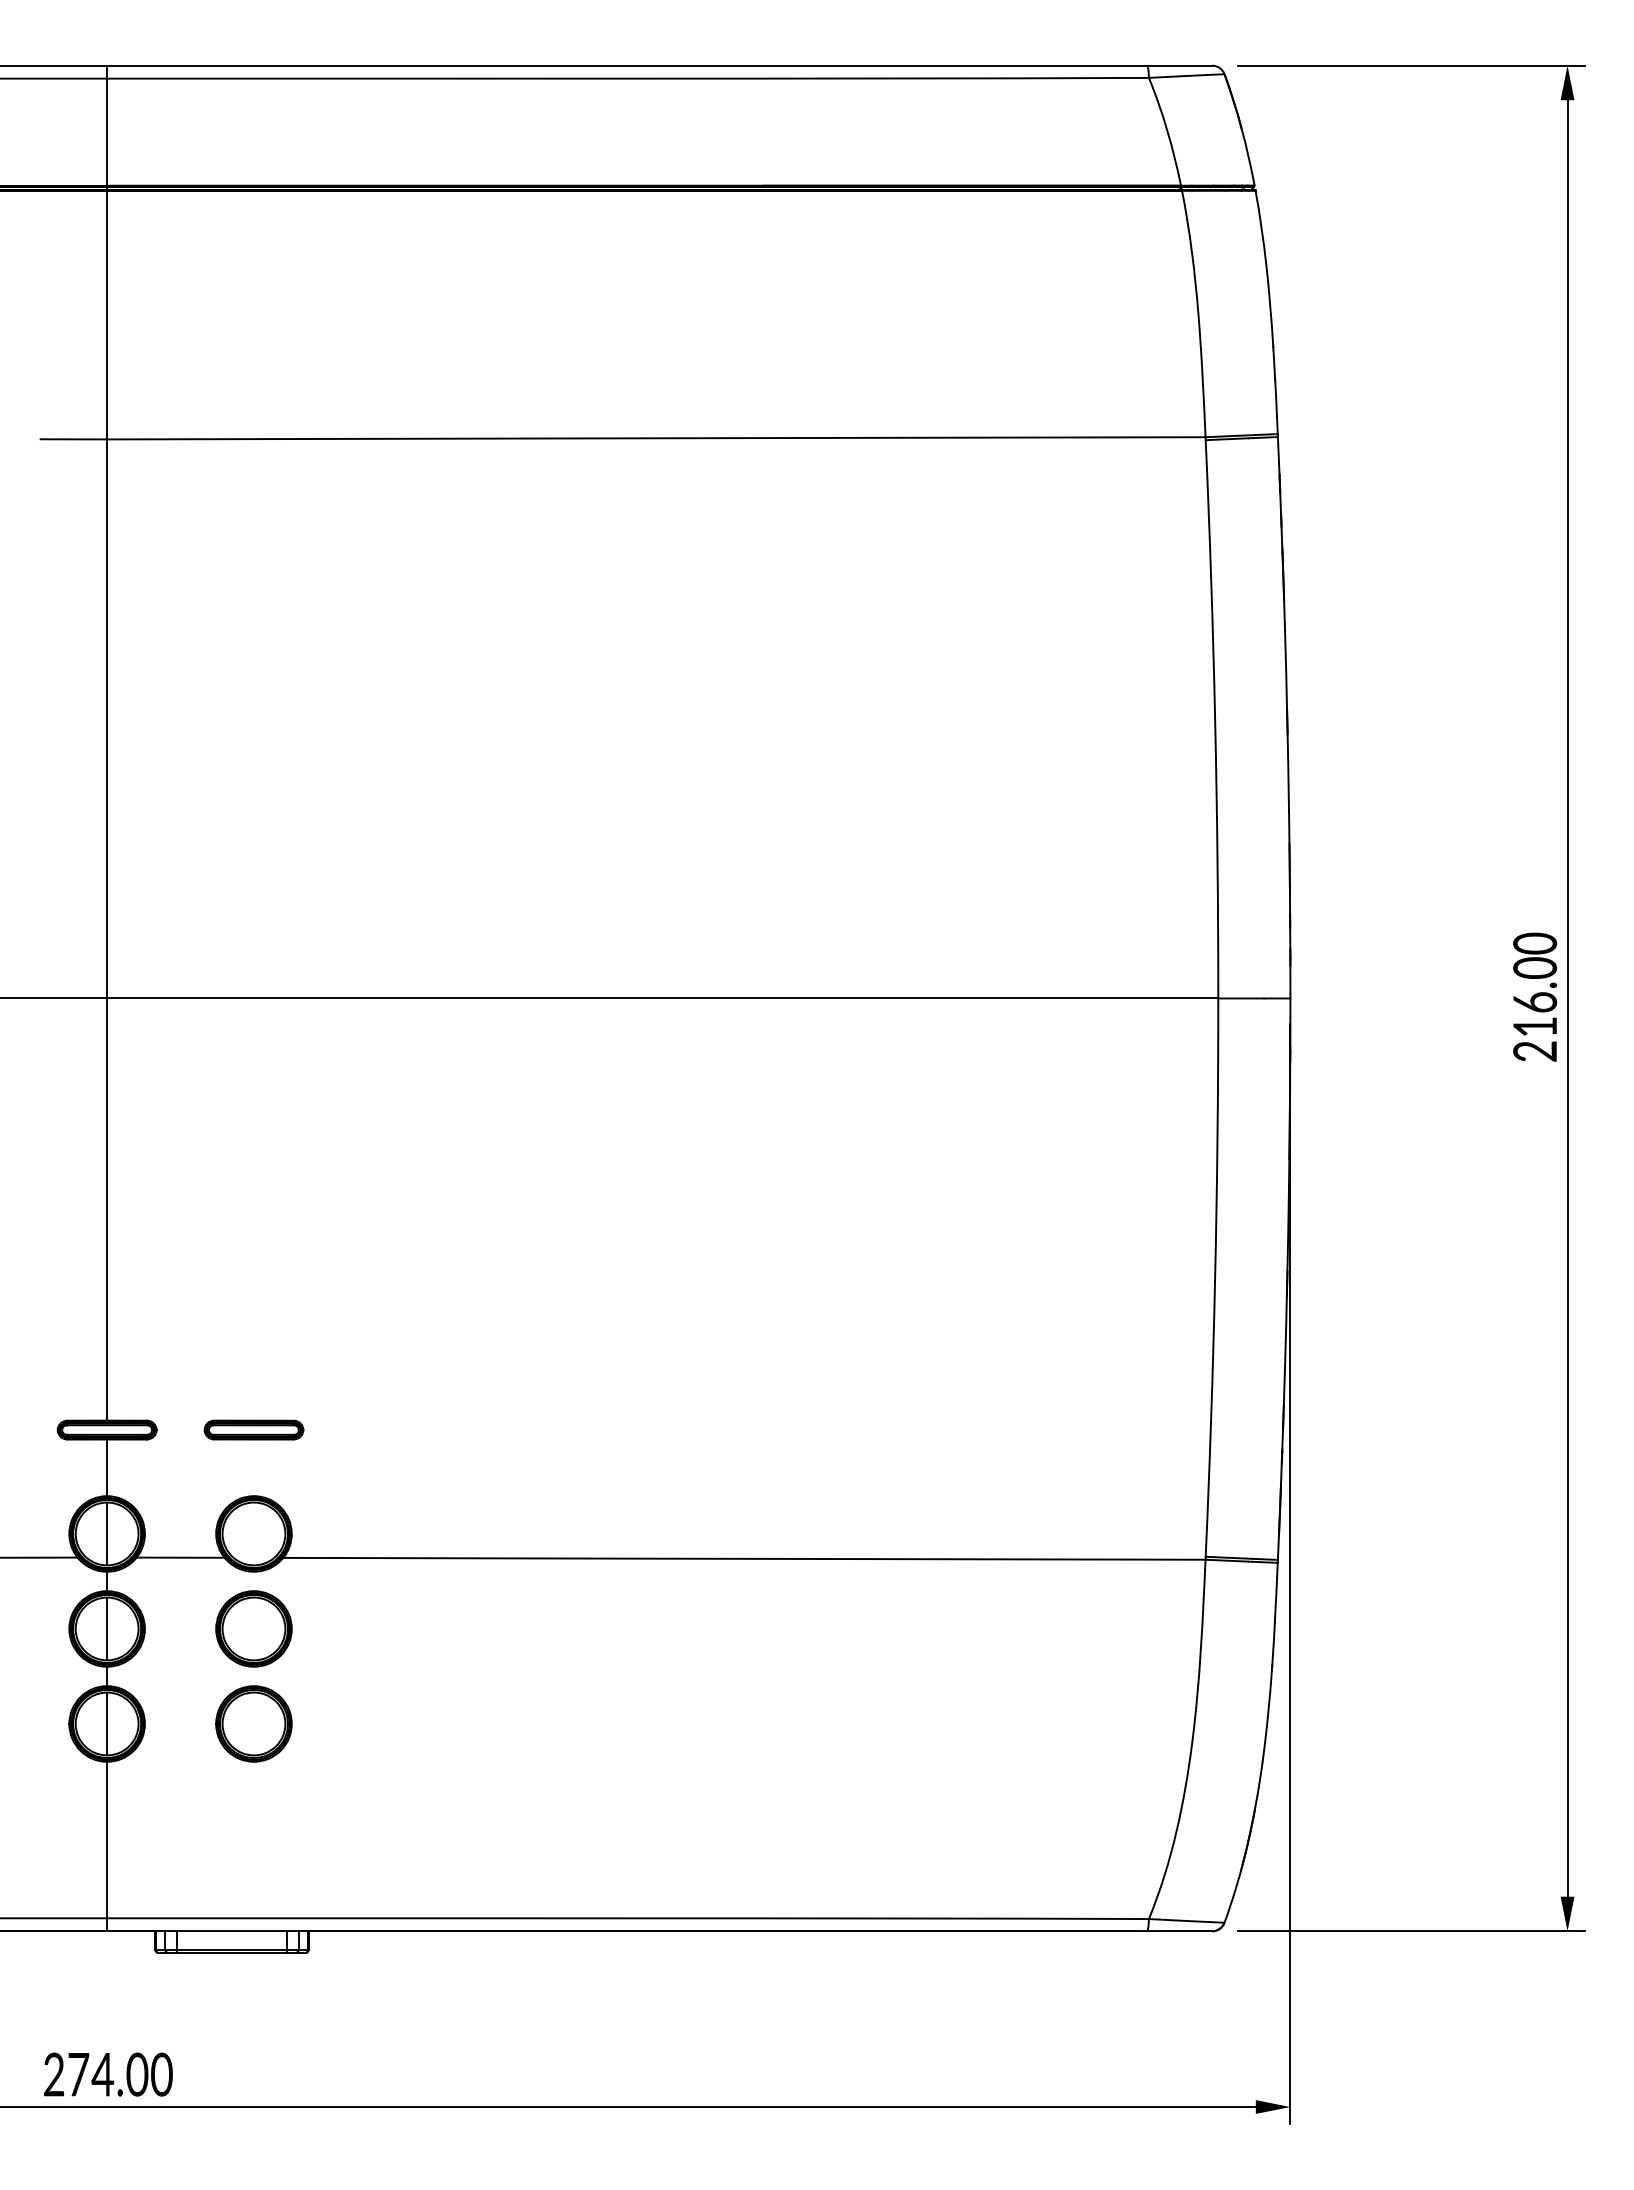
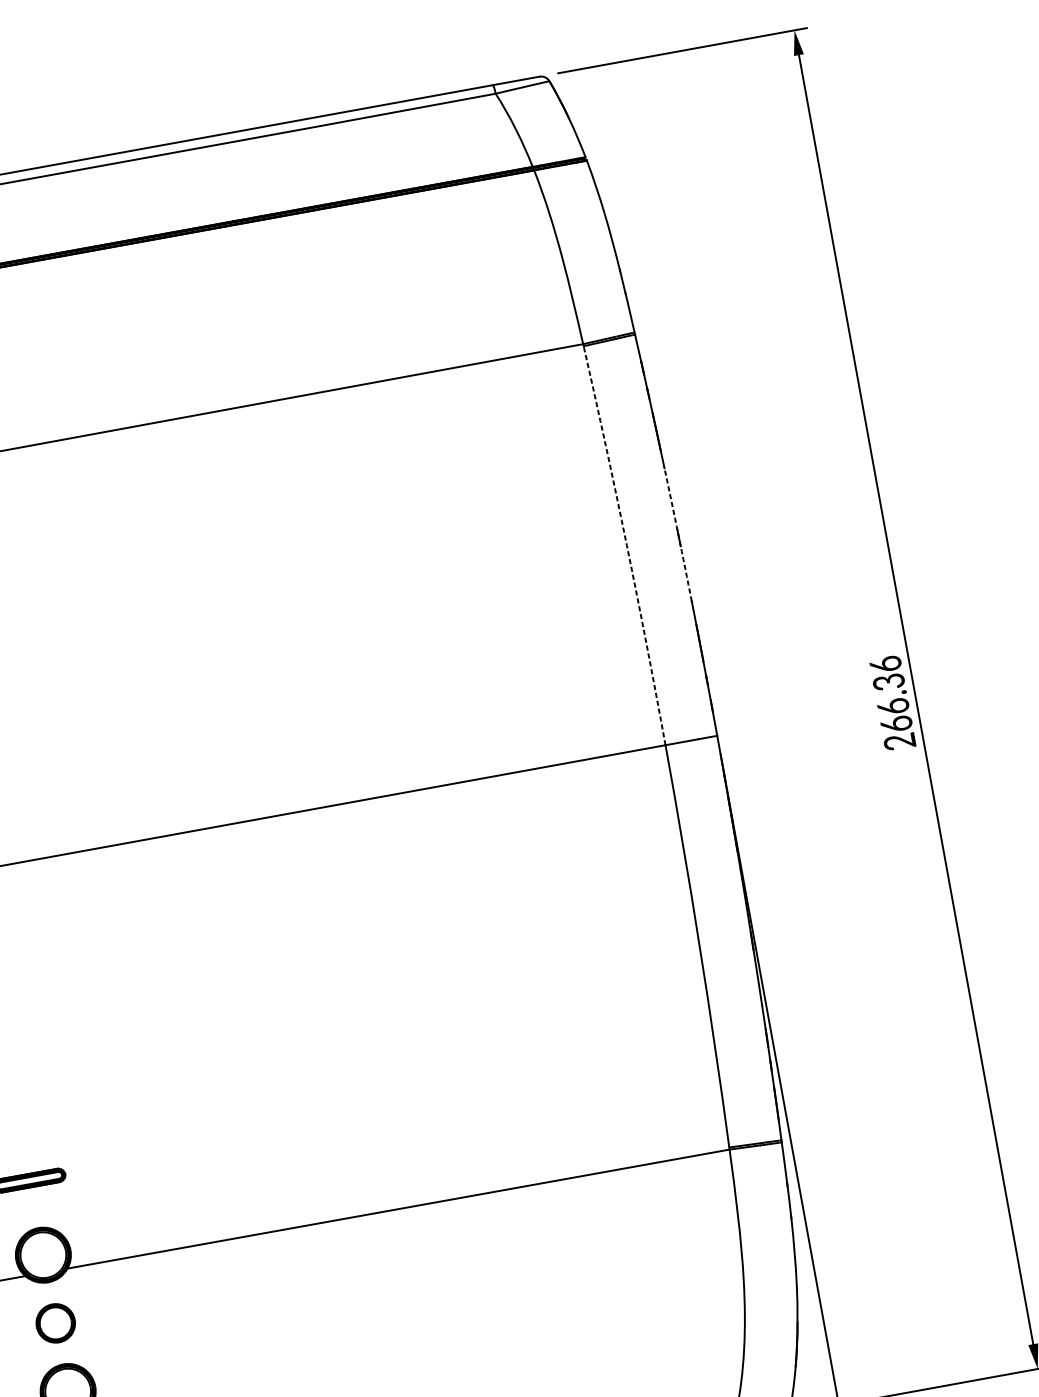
arc: (1287, 717) -> (678, 534), solid -> dashed
arc: (1215, 719) -> (627, 545), solid -> dashed
text: (1535, 984) -> (891, 693), 216.00 -> 266.36
part: (253, 1628) -> (55, 1323), size x0.7

